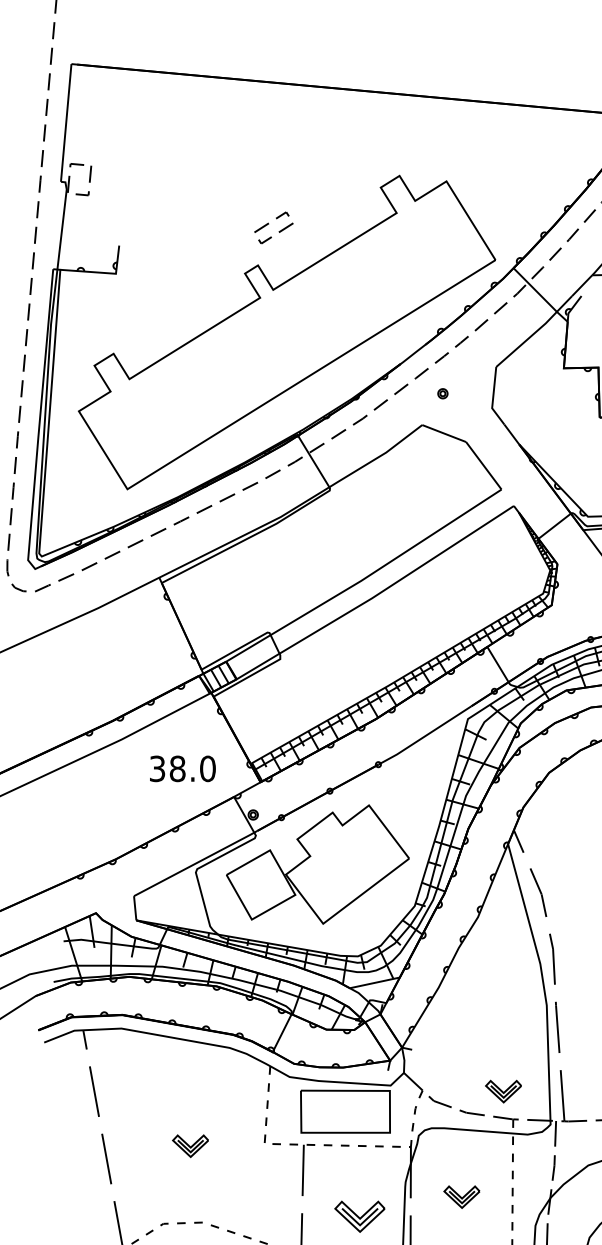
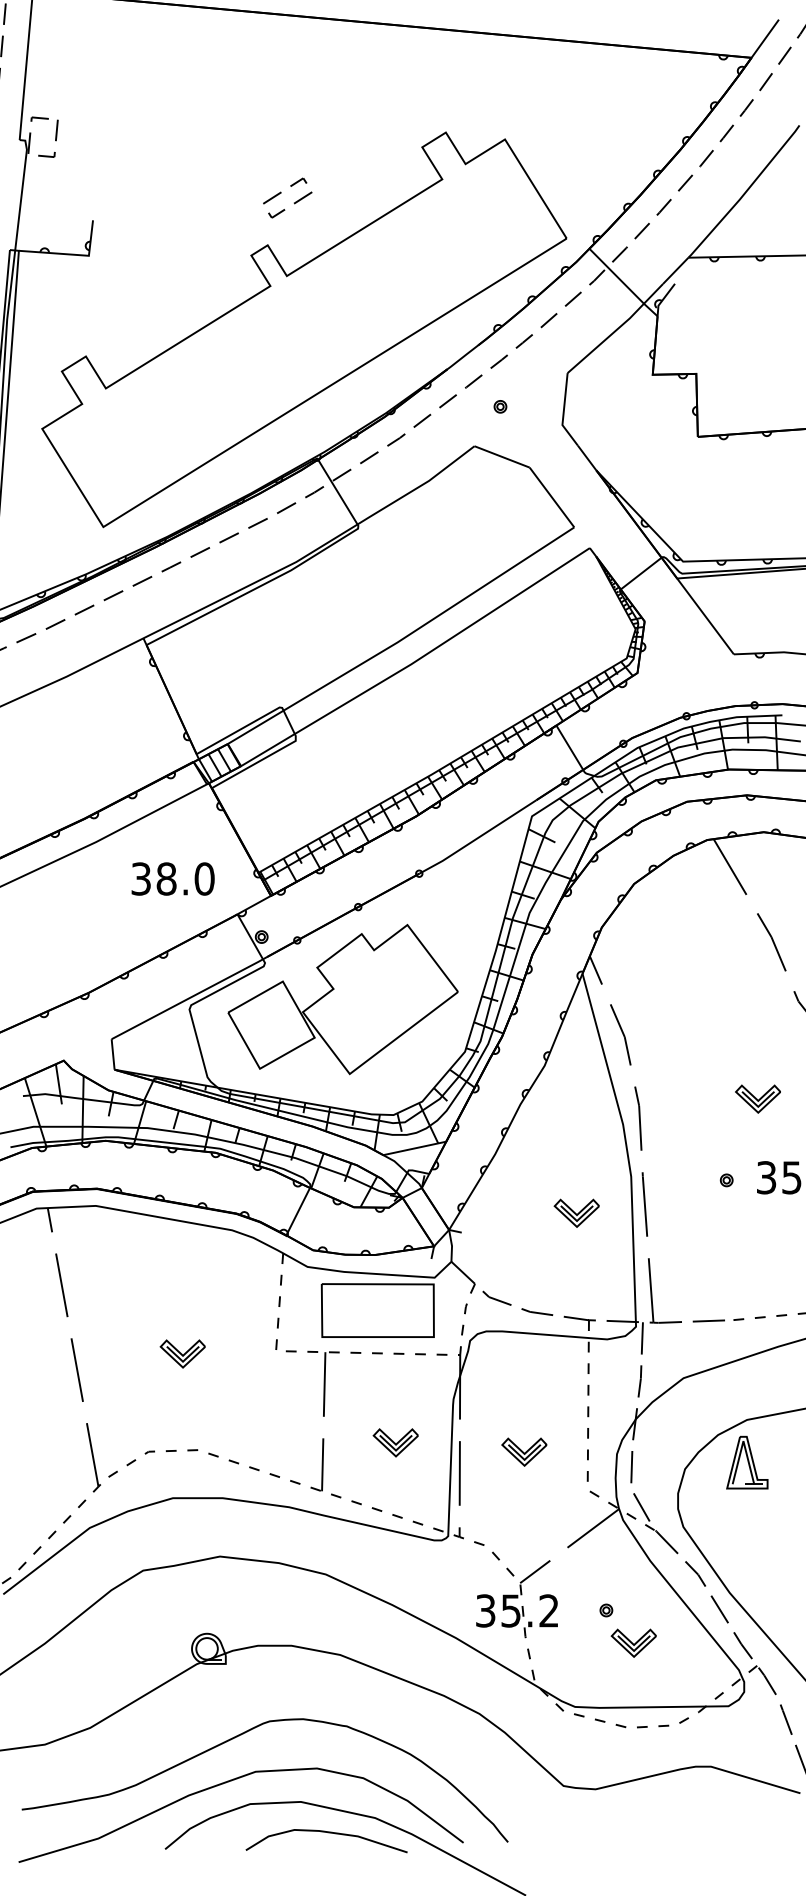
part: (503, 1090) -> (576, 1212), moved
part: (462, 1196) -> (524, 1451), moved
part: (359, 1216) -> (395, 1442), size x0.71

